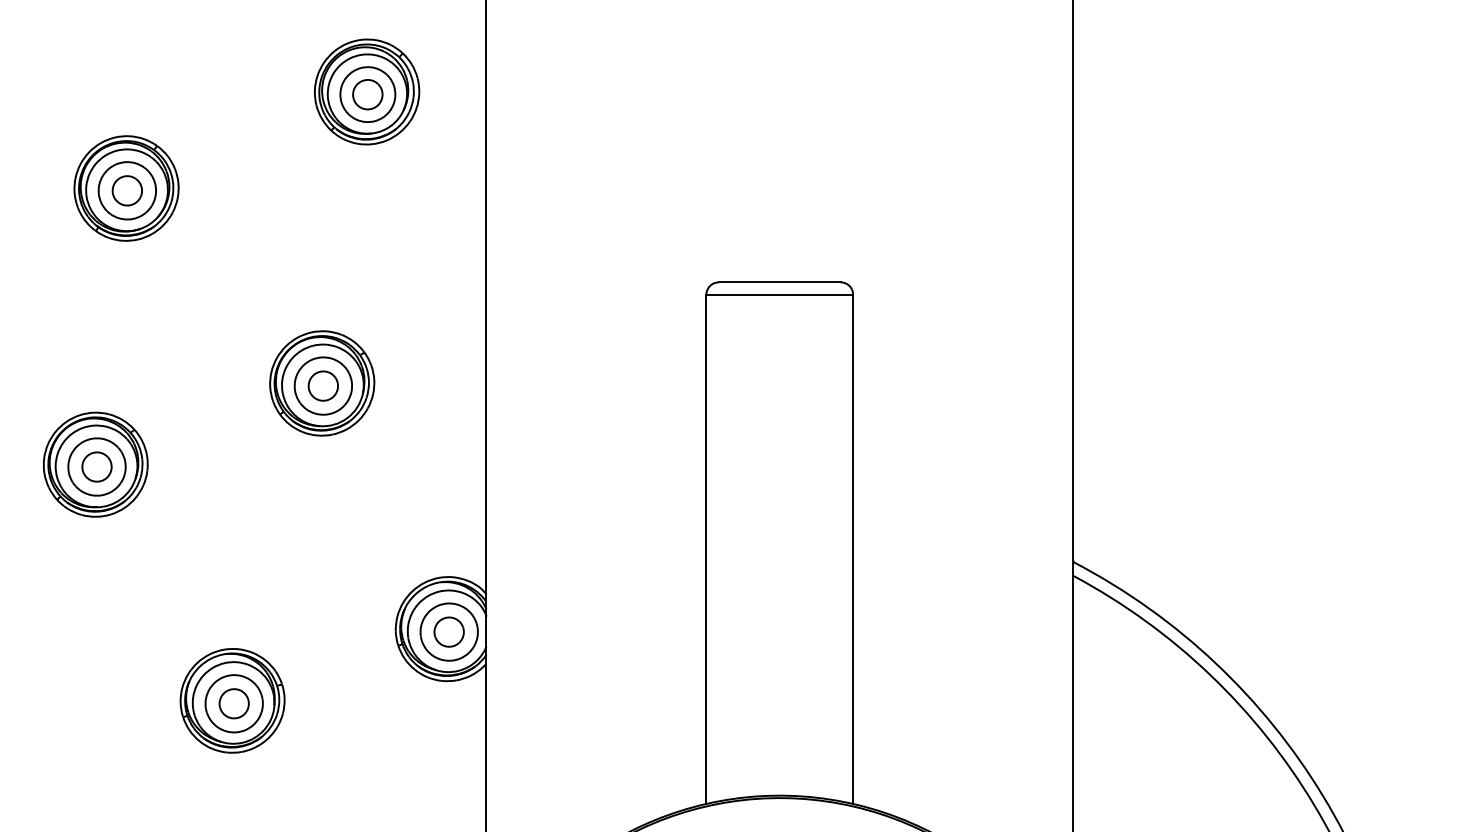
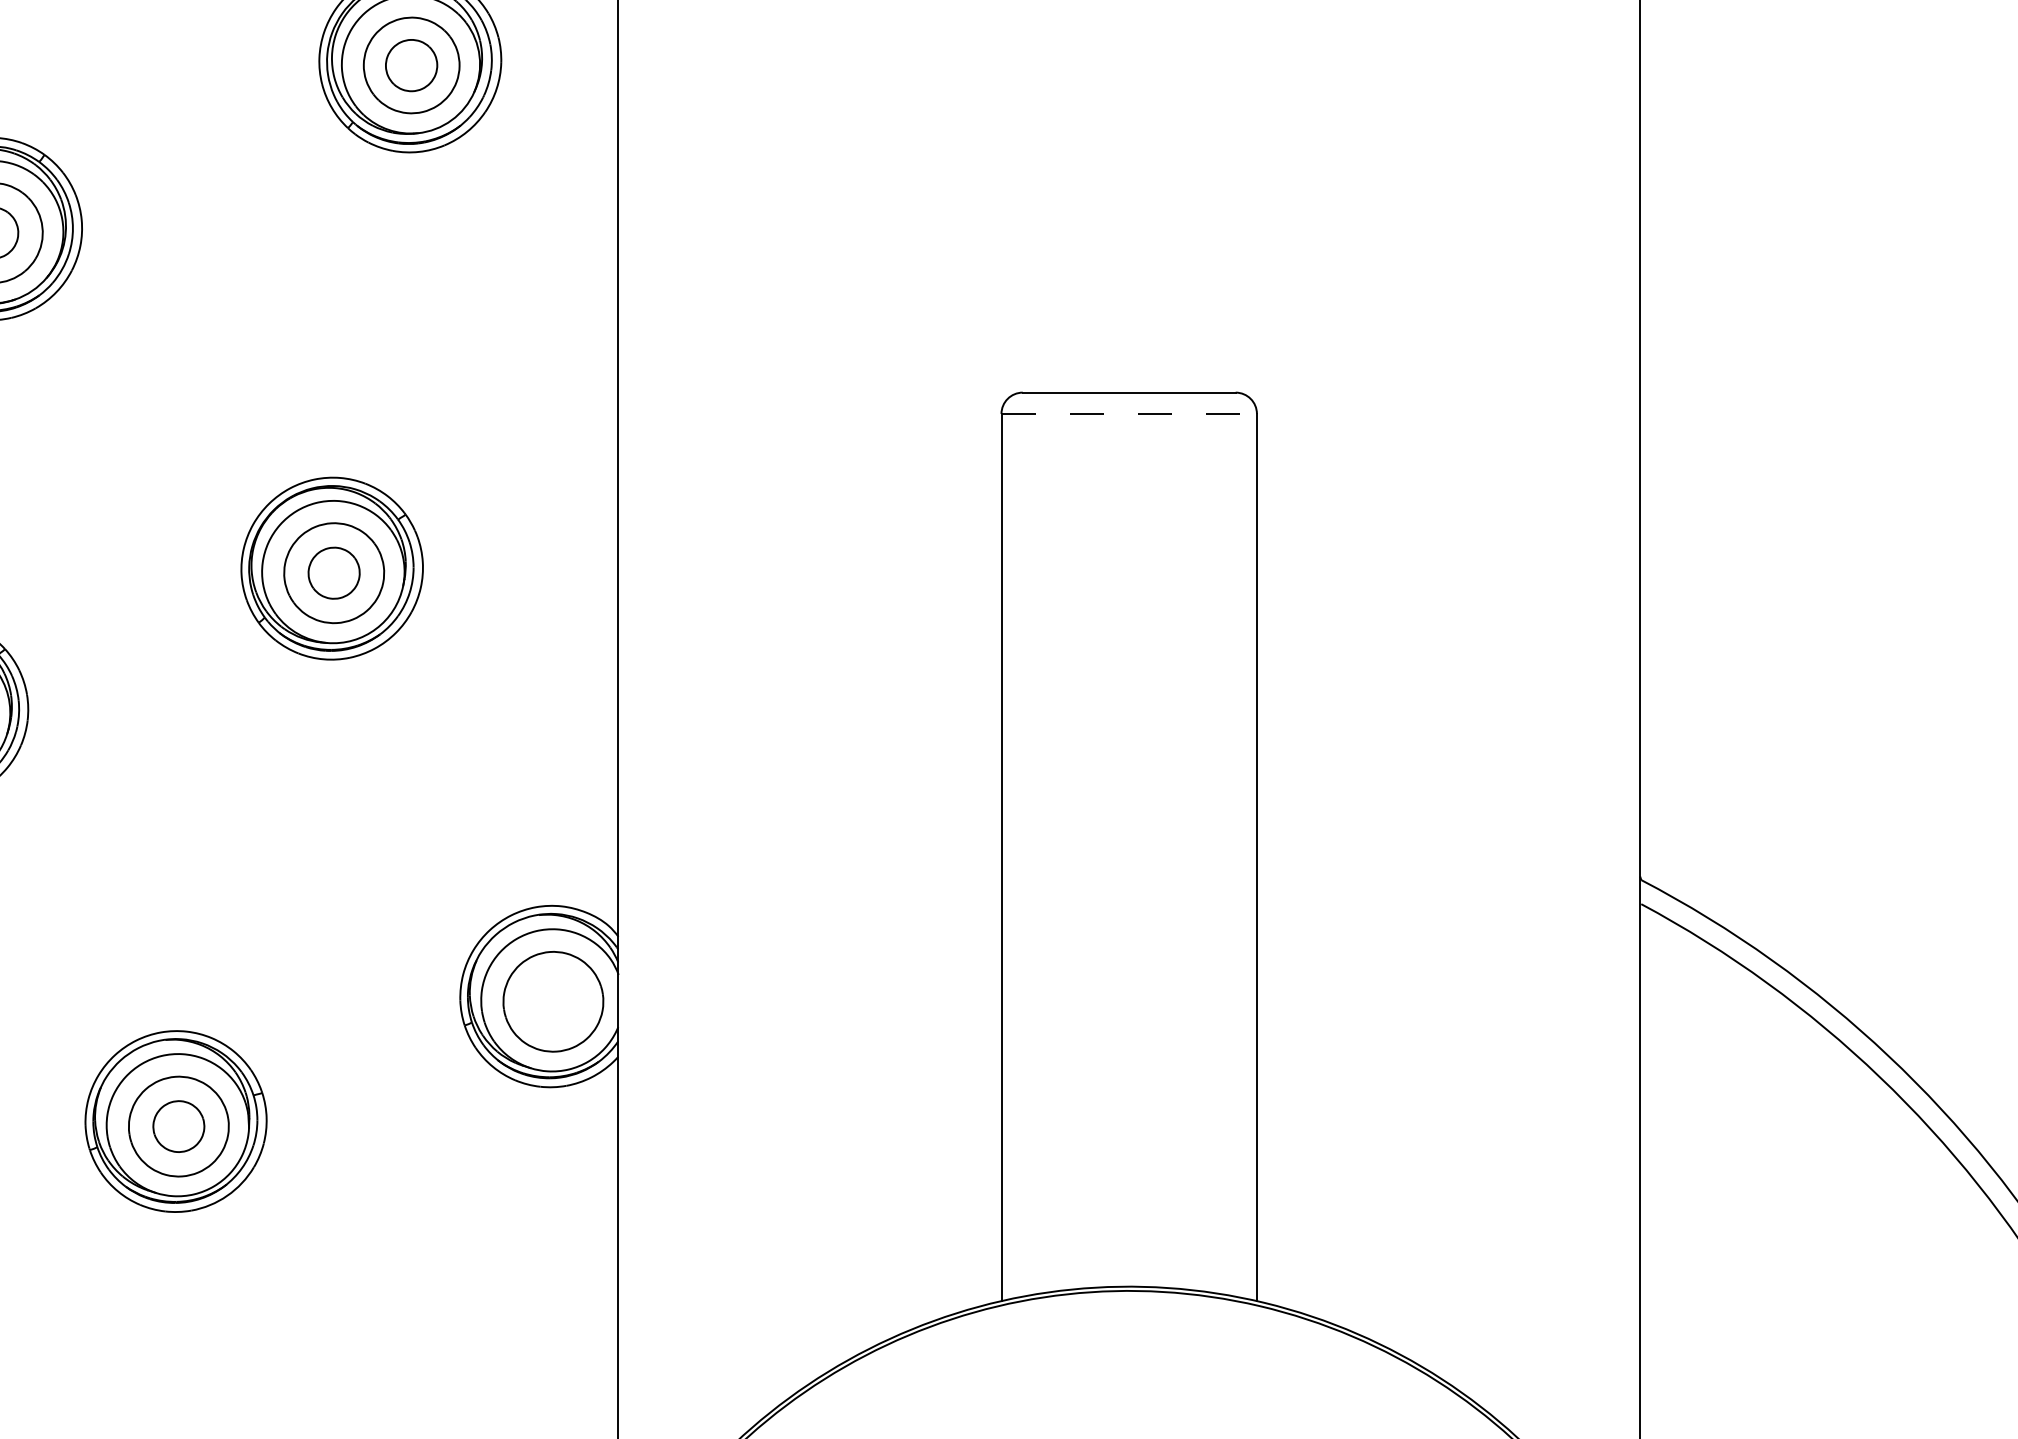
line: (780, 294) -> (1130, 413), solid -> dashed
part: (448, 631) -> (552, 1000), removed

